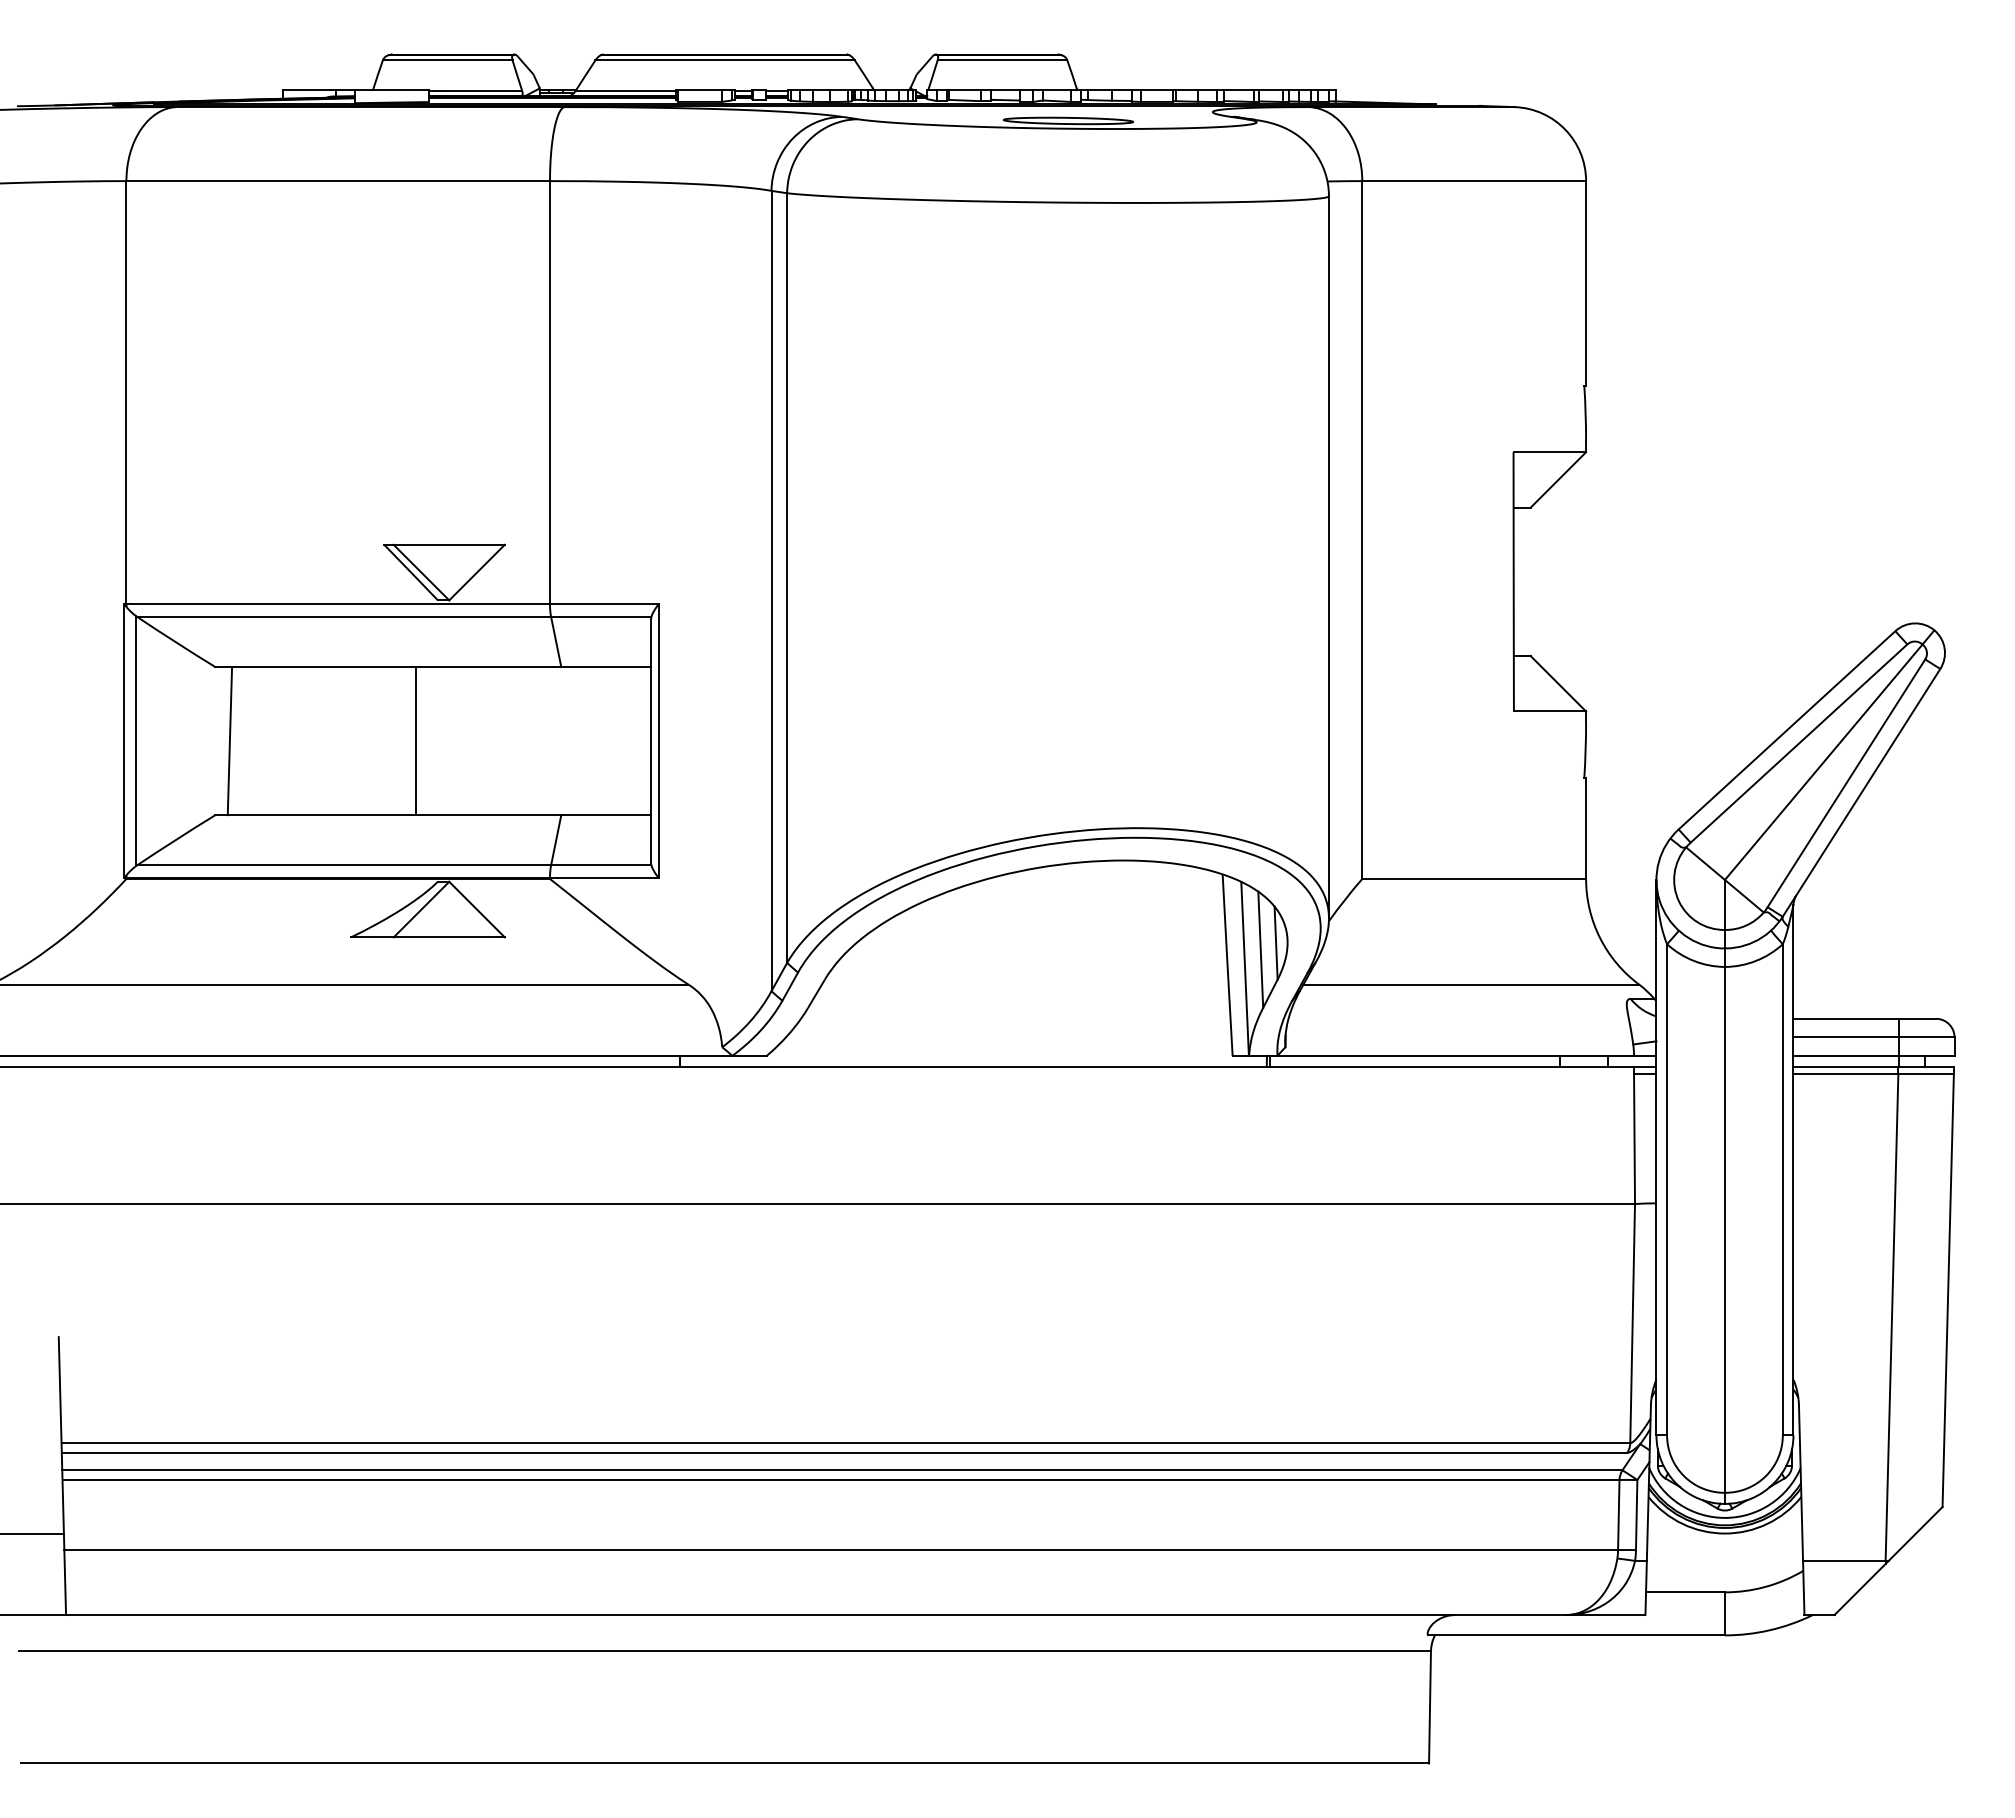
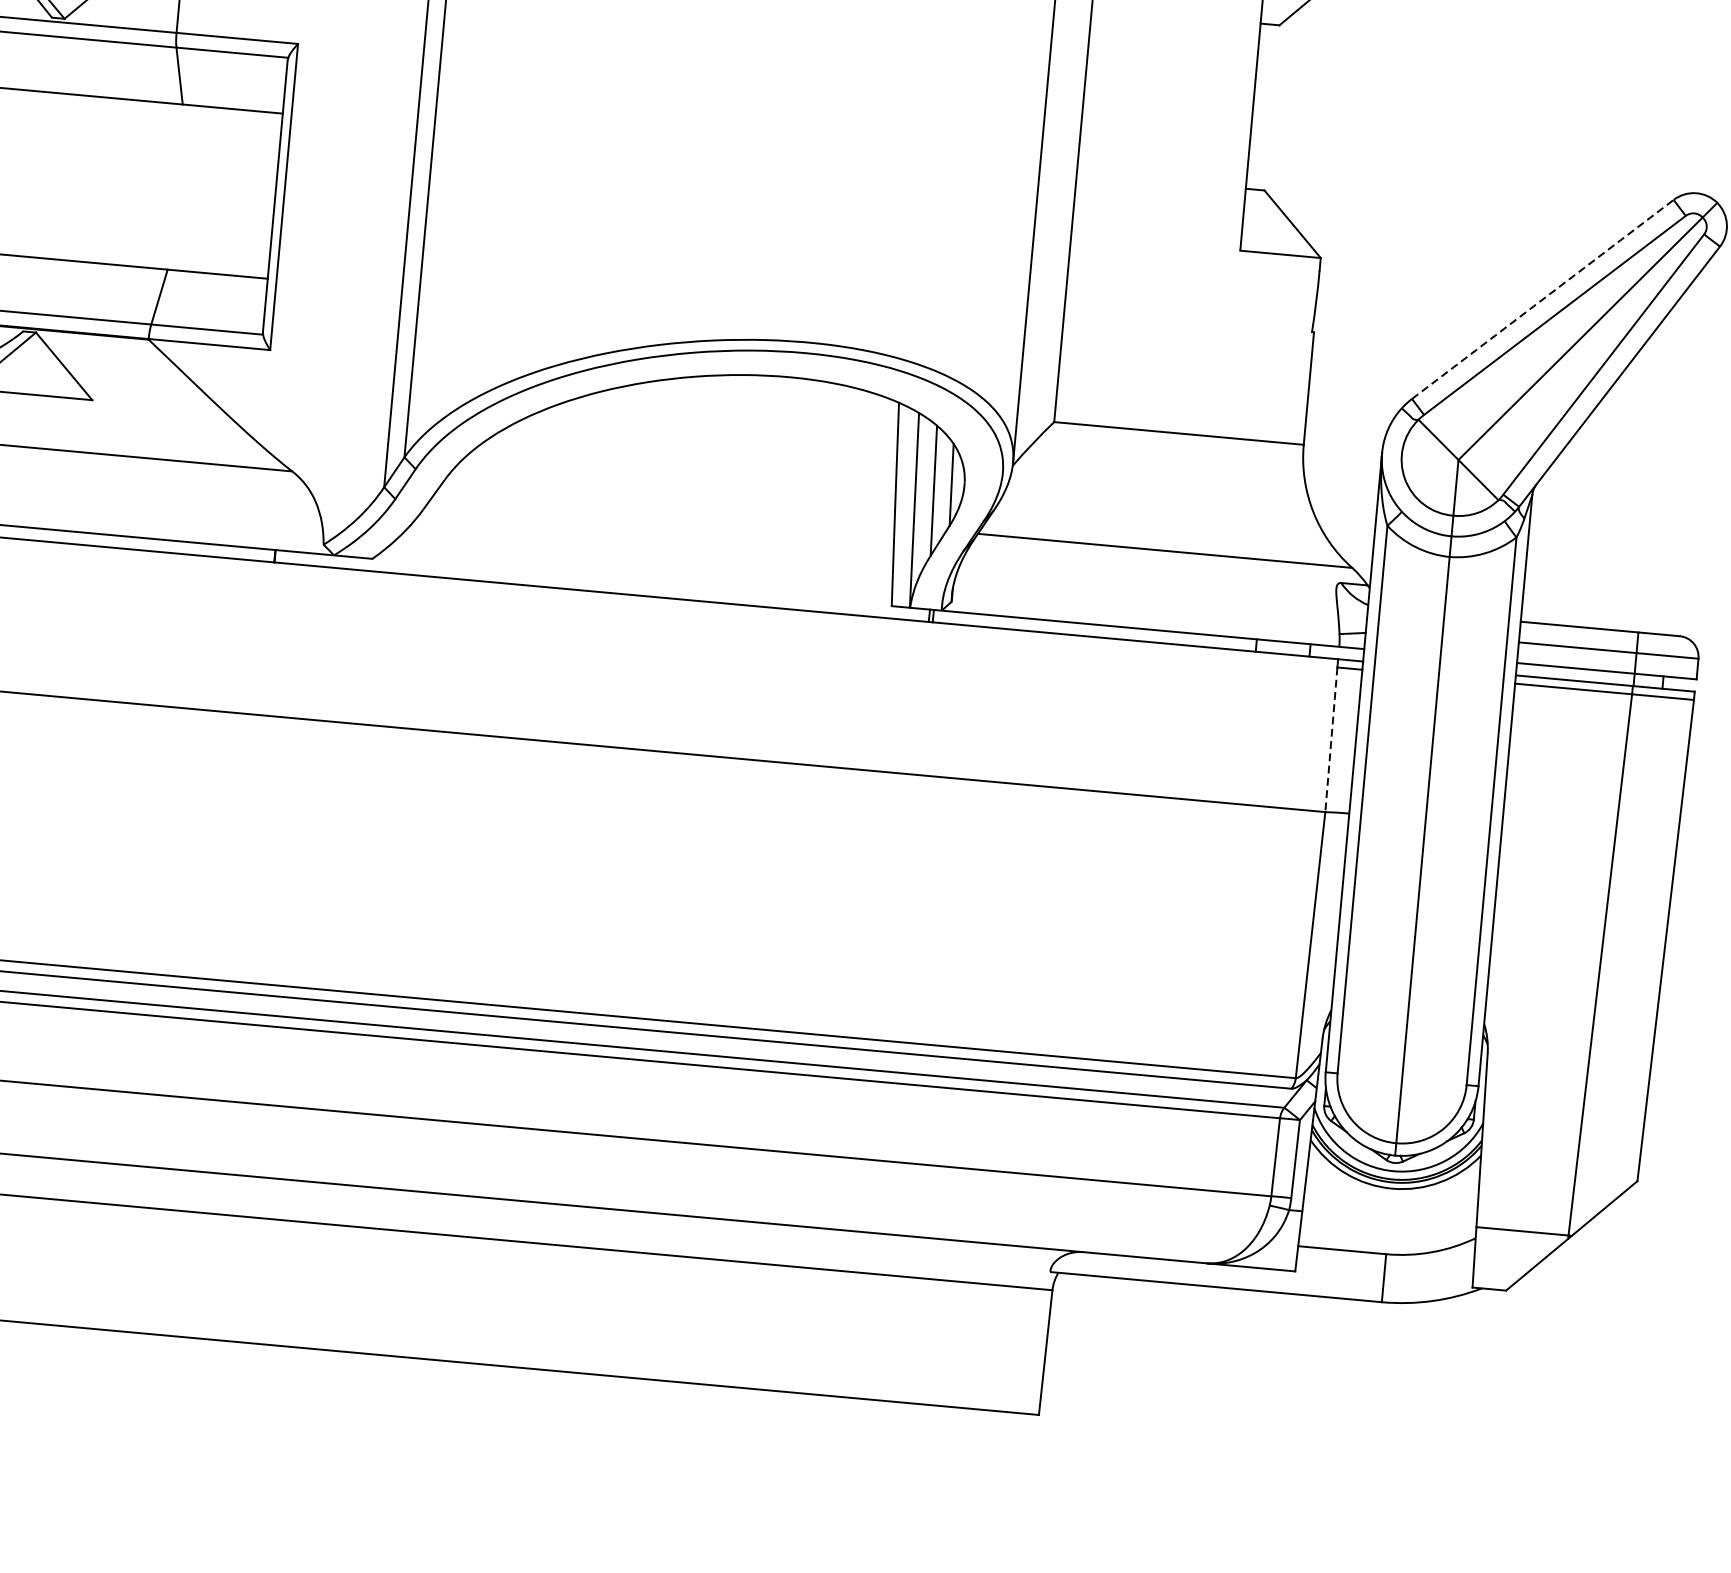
line: (1787, 730) -> (1543, 299), solid -> dashed
line: (415, 741) -> (12, 172), removed
line: (1634, 1139) -> (1331, 740), solid -> dashed

